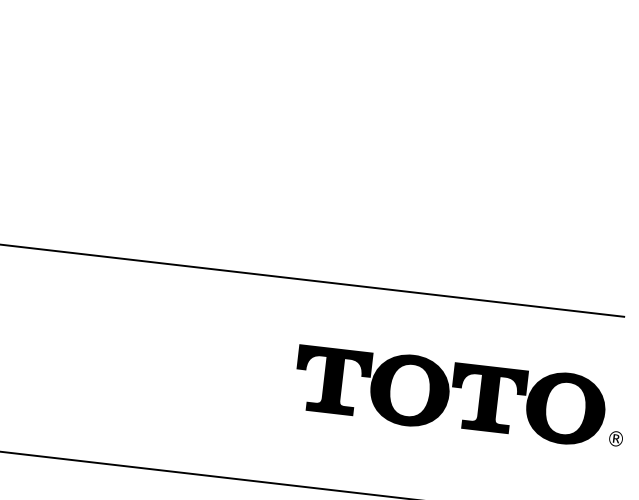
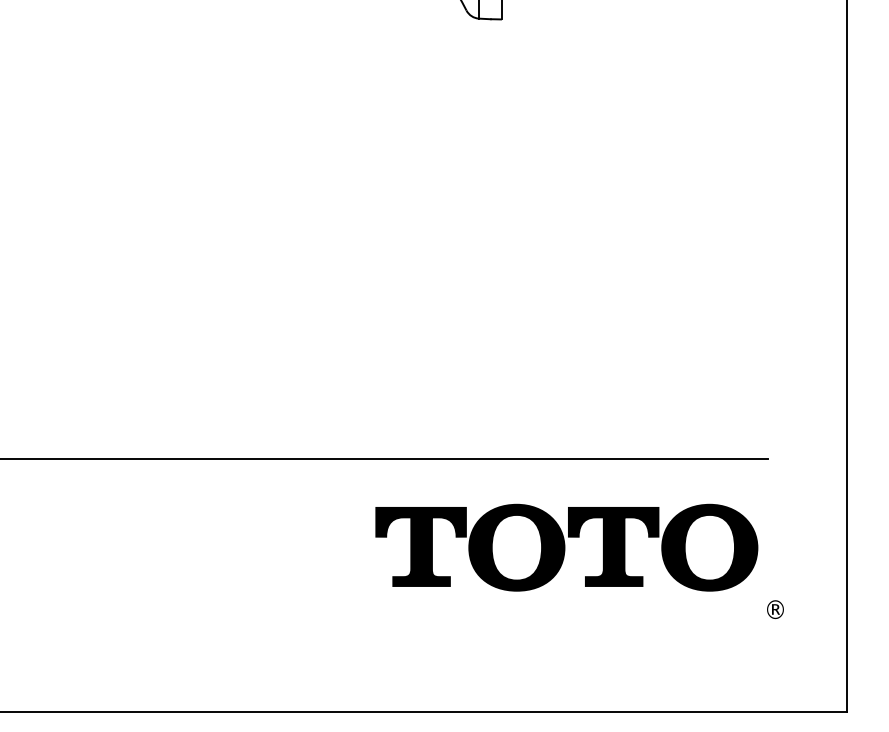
part: (450, 394) -> (566, 547), moved

